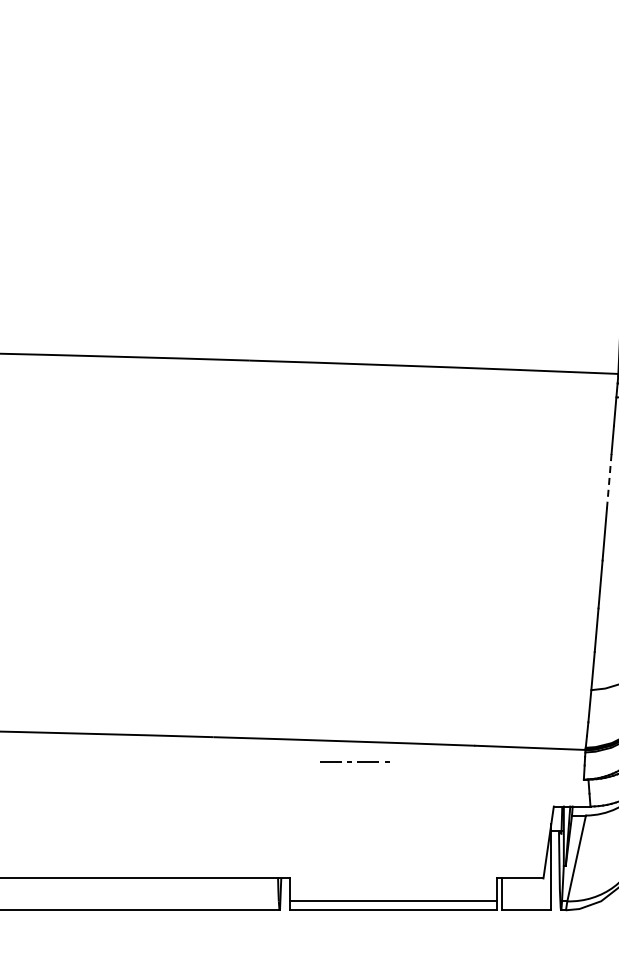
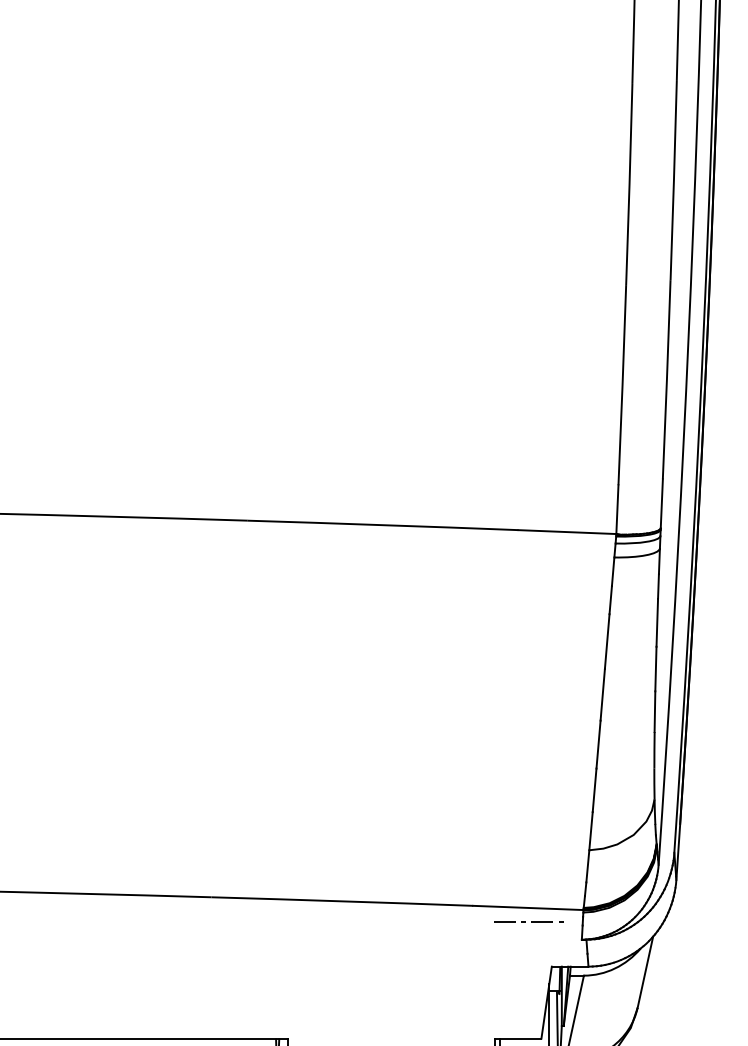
line: (609, 482) -> (607, 642), dashed -> solid
line: (351, 761) -> (525, 921), moved

